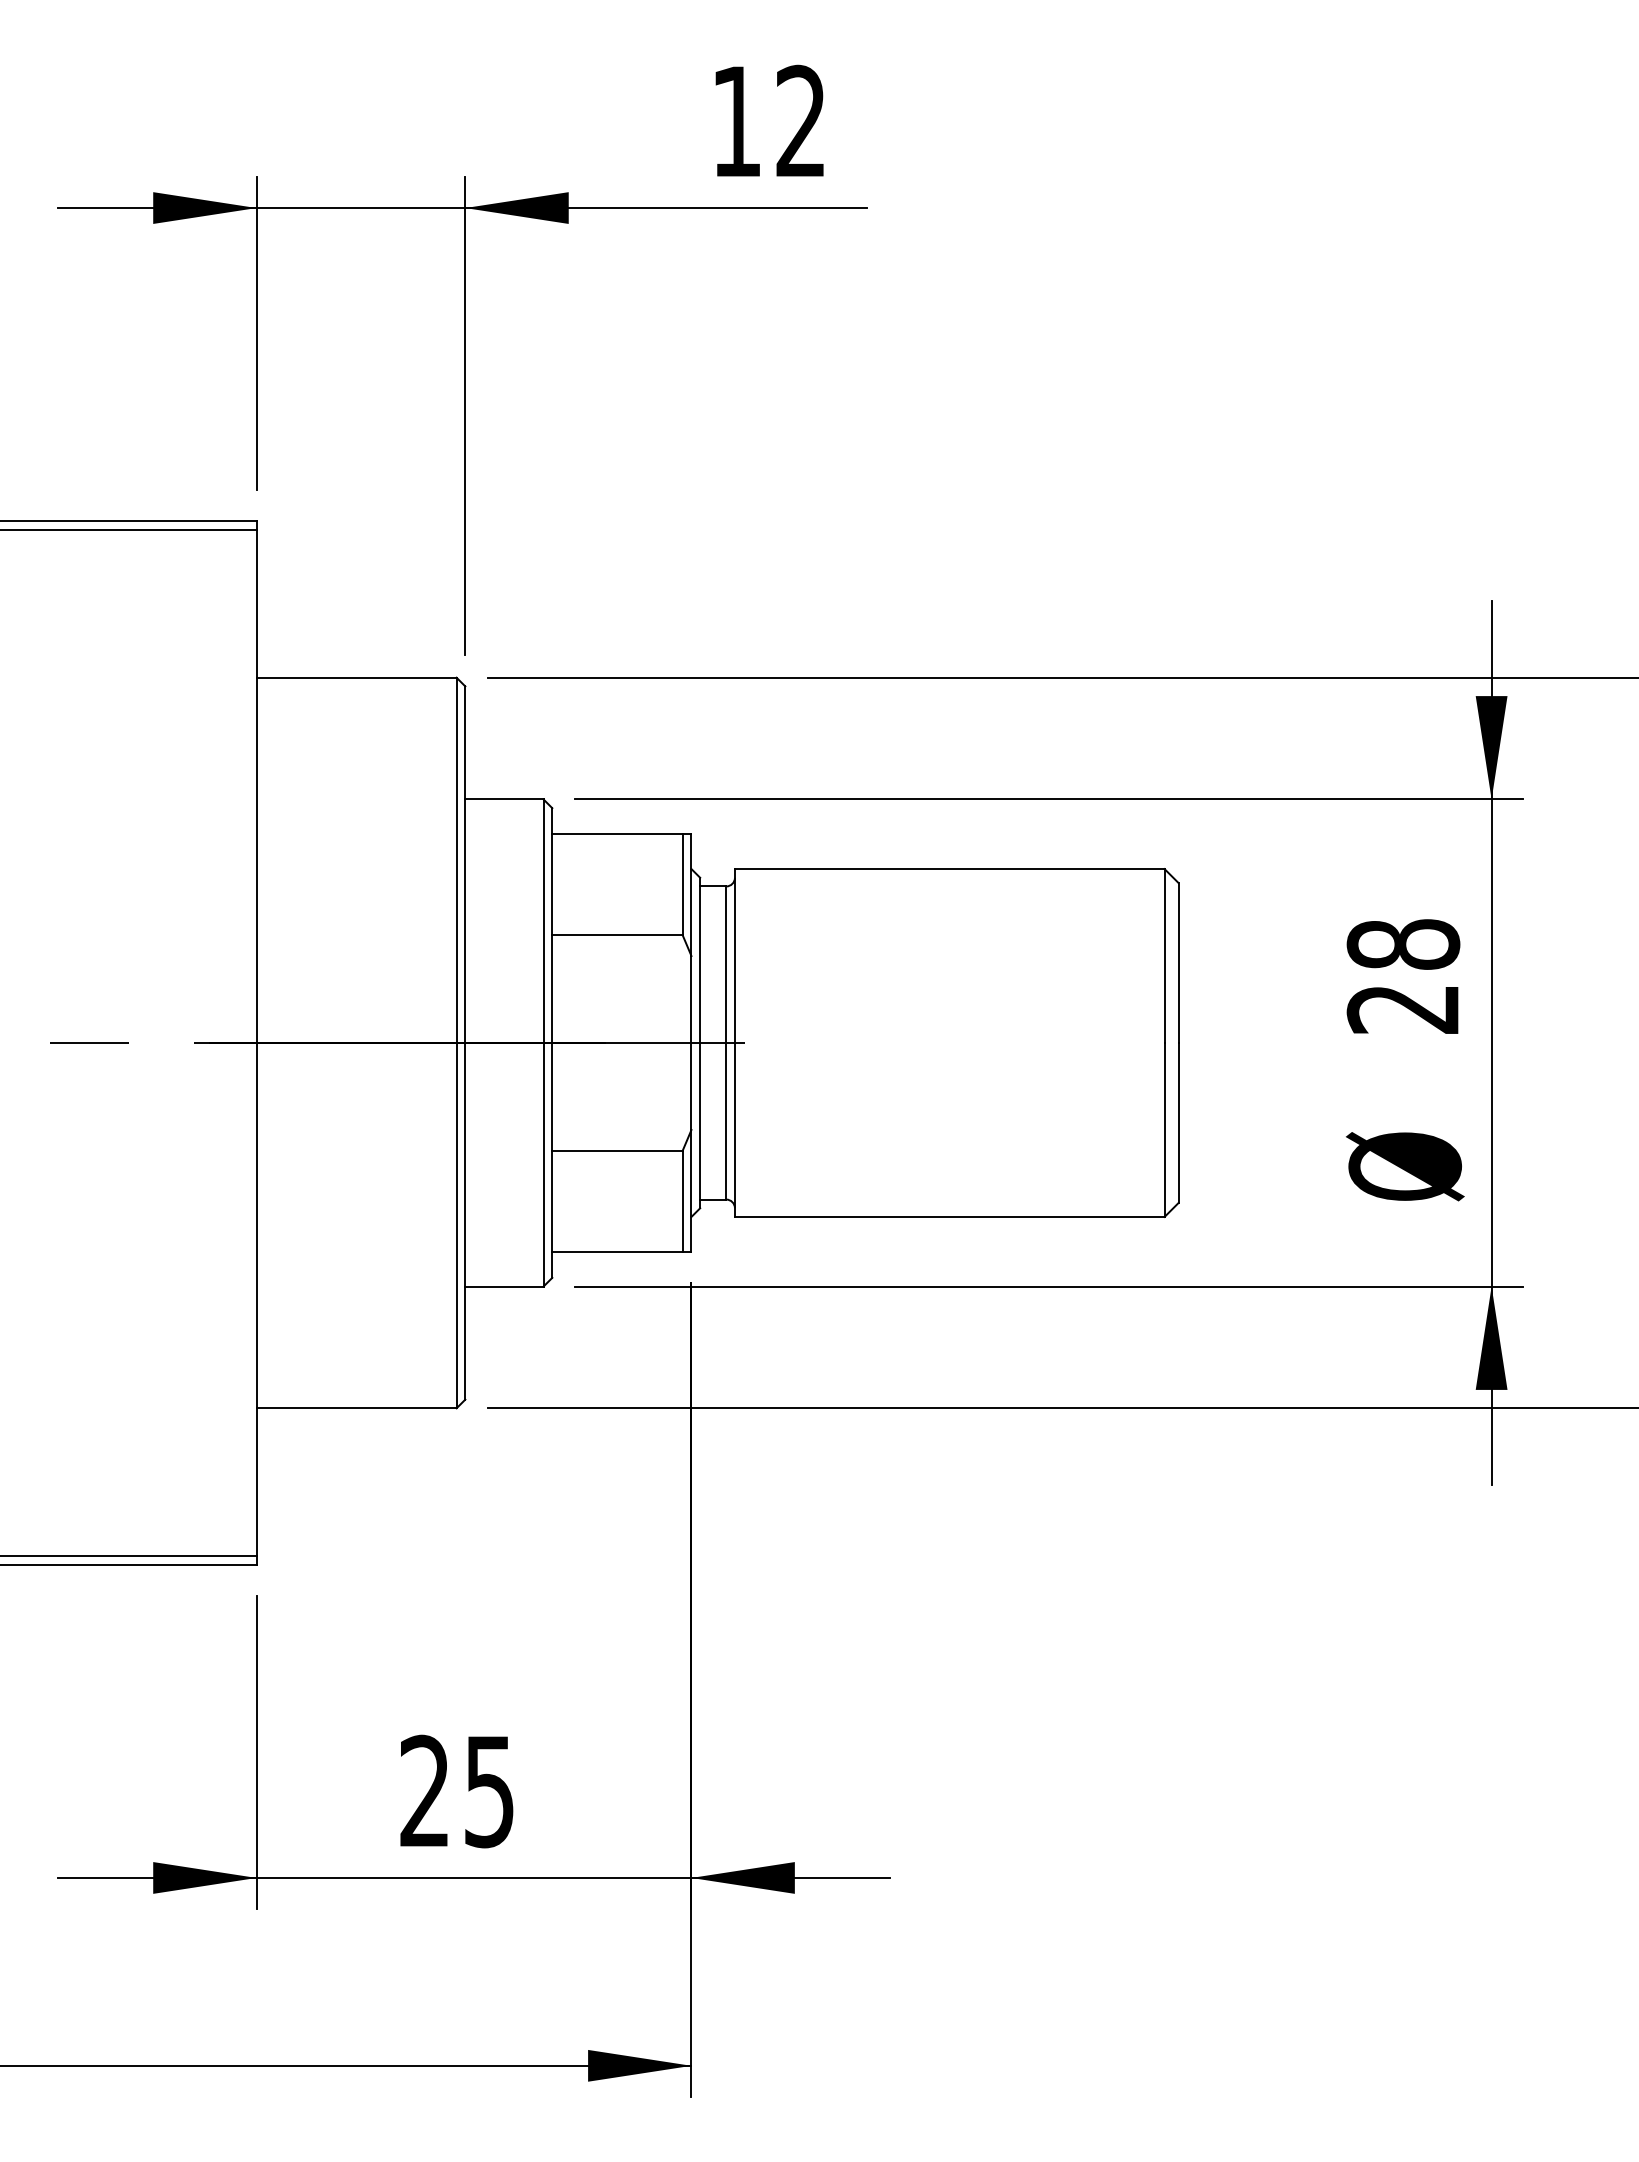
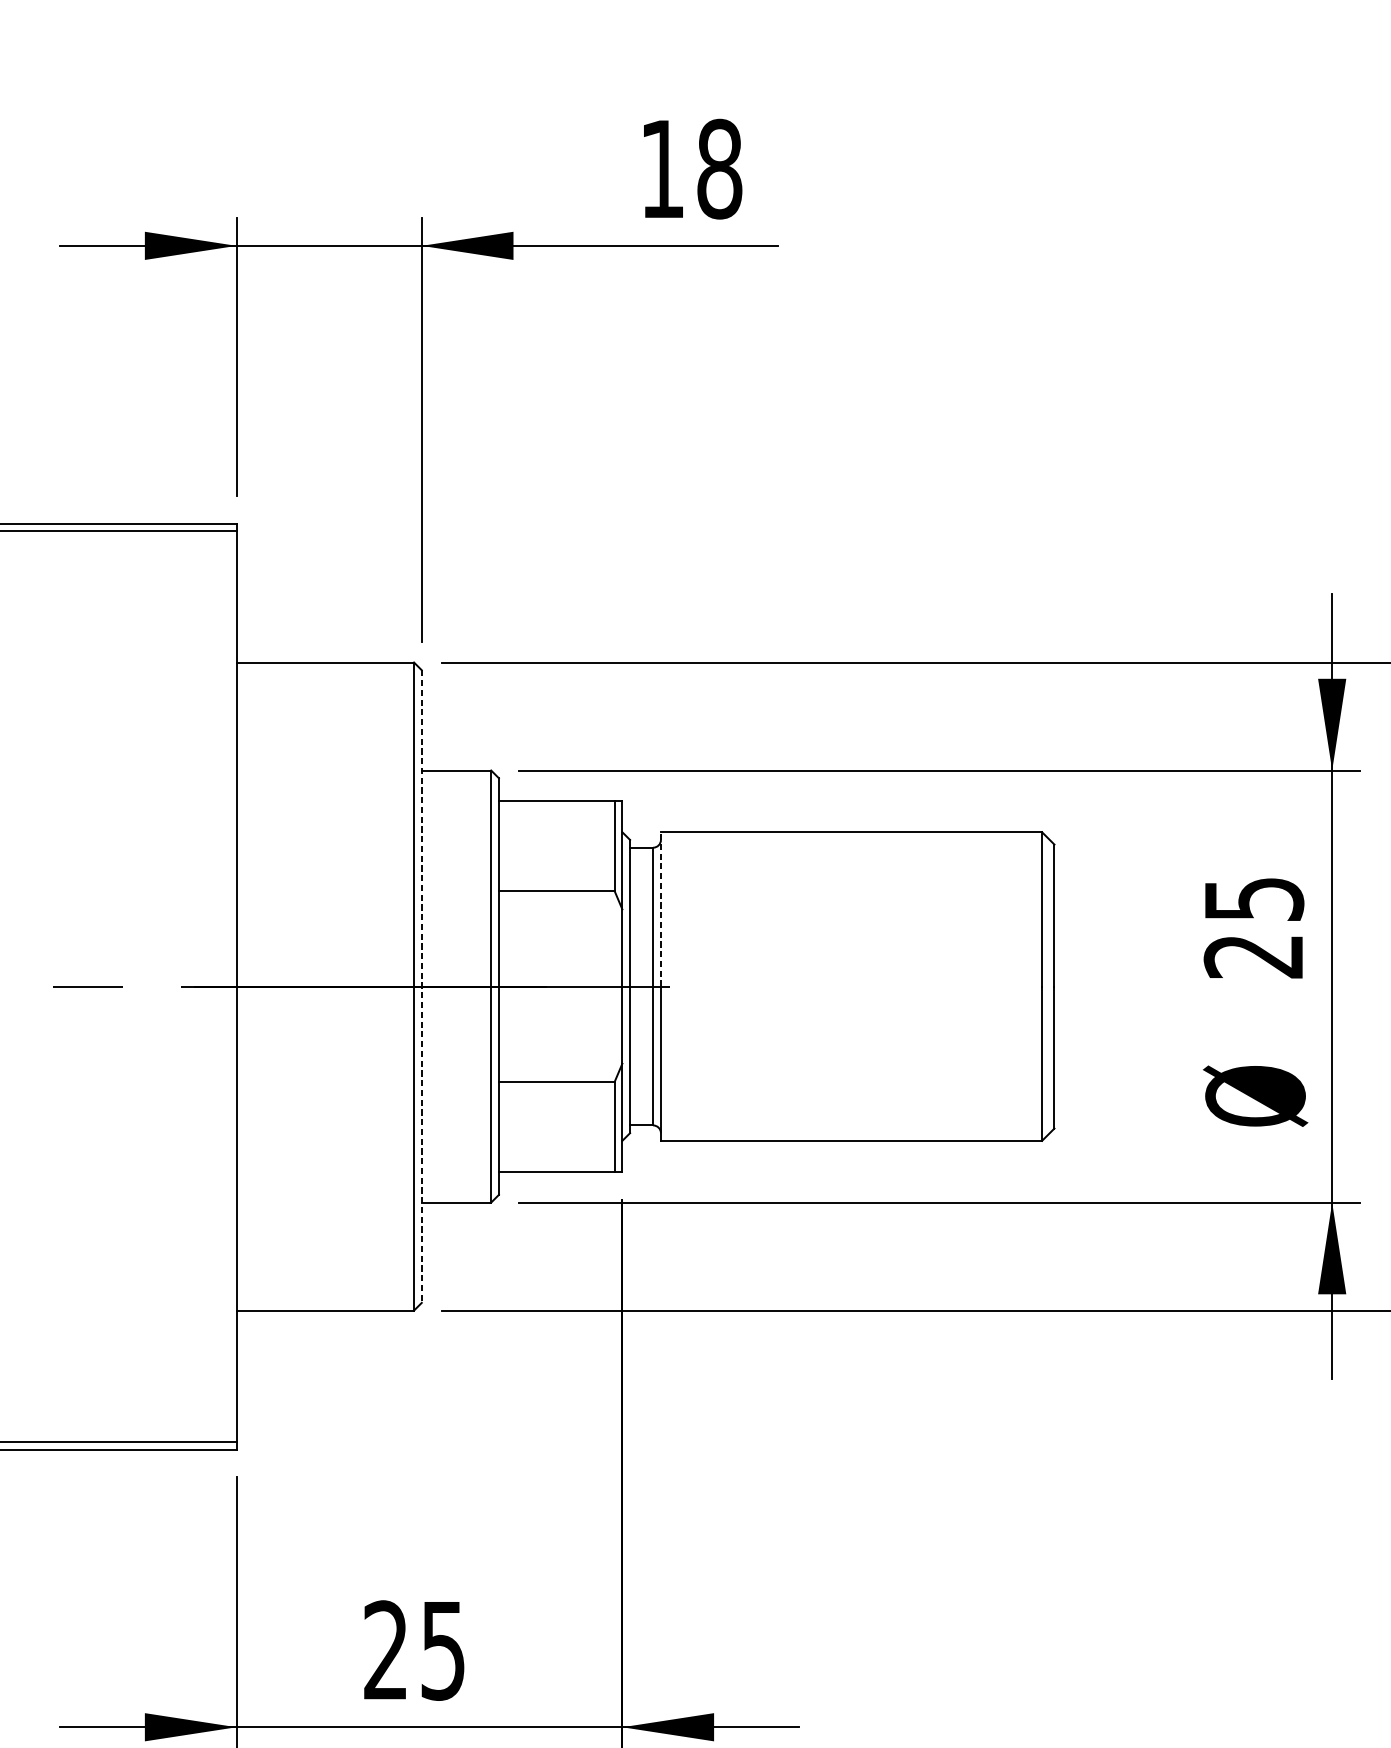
text: (801, 121) -> (719, 169), 12 -> 18
text: (1403, 944) -> (1254, 899), 28 -> 25
line: (734, 956) -> (660, 909), solid -> dashed
line: (465, 1043) -> (421, 986), solid -> dashed

